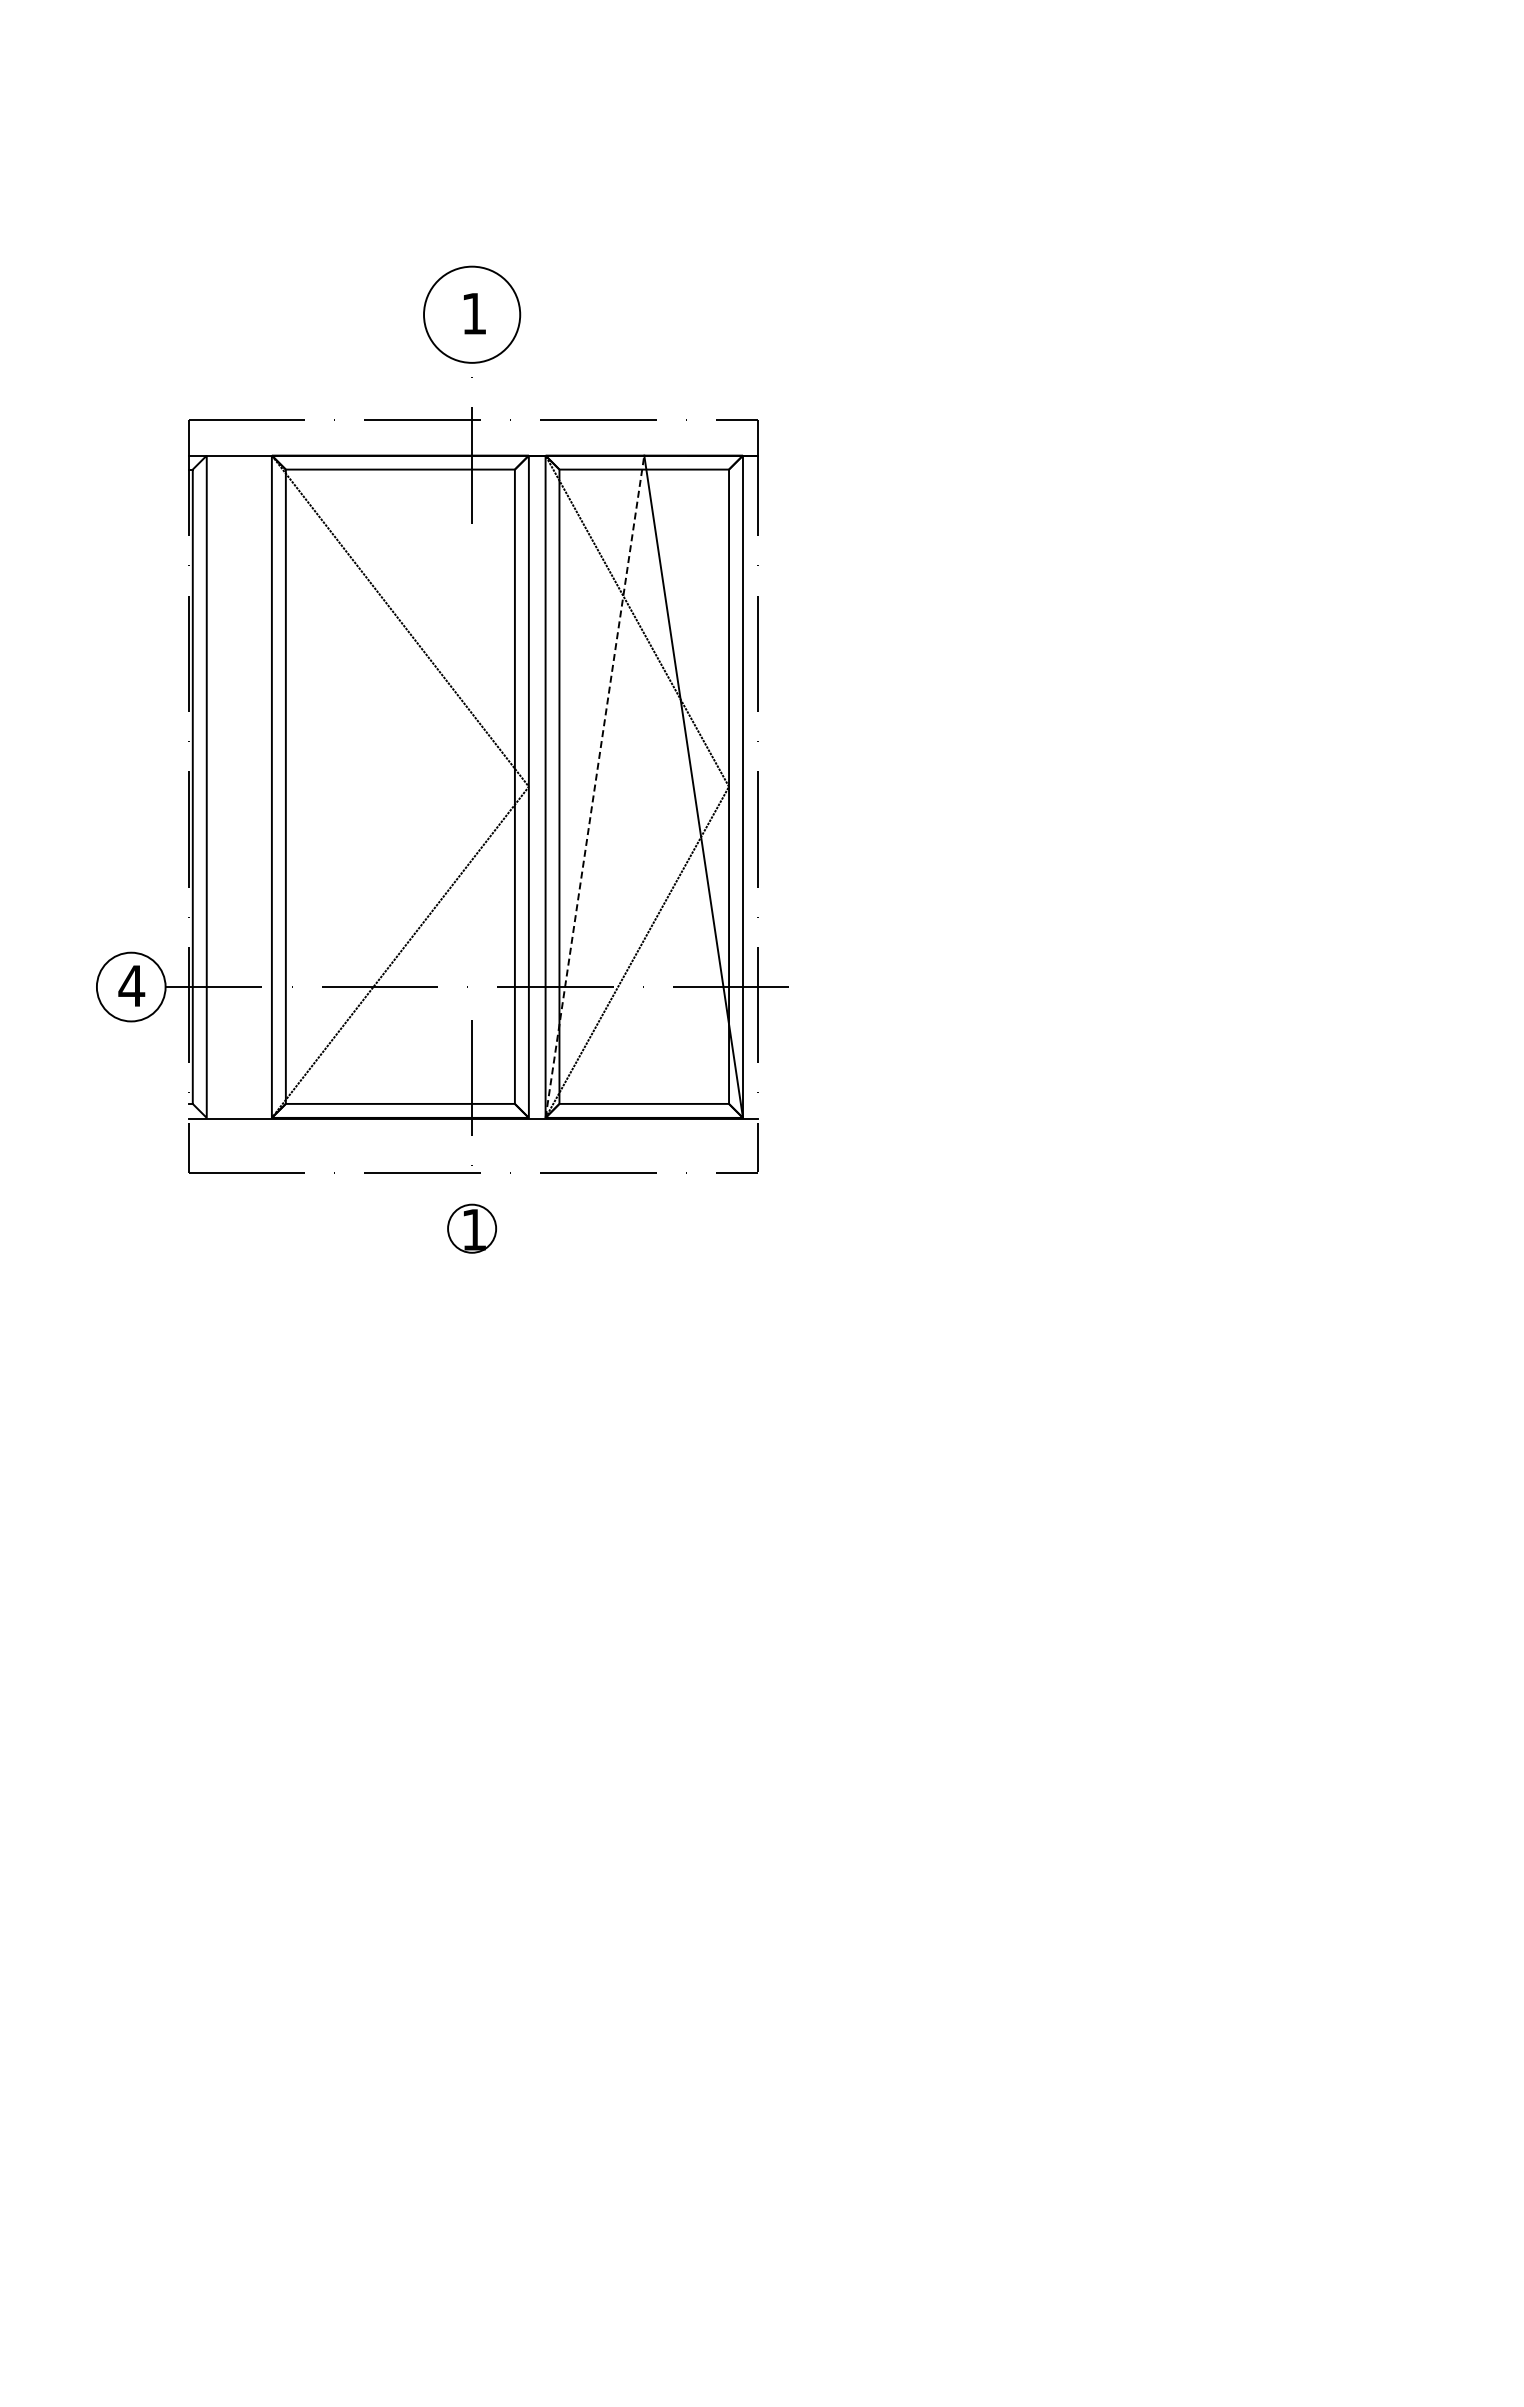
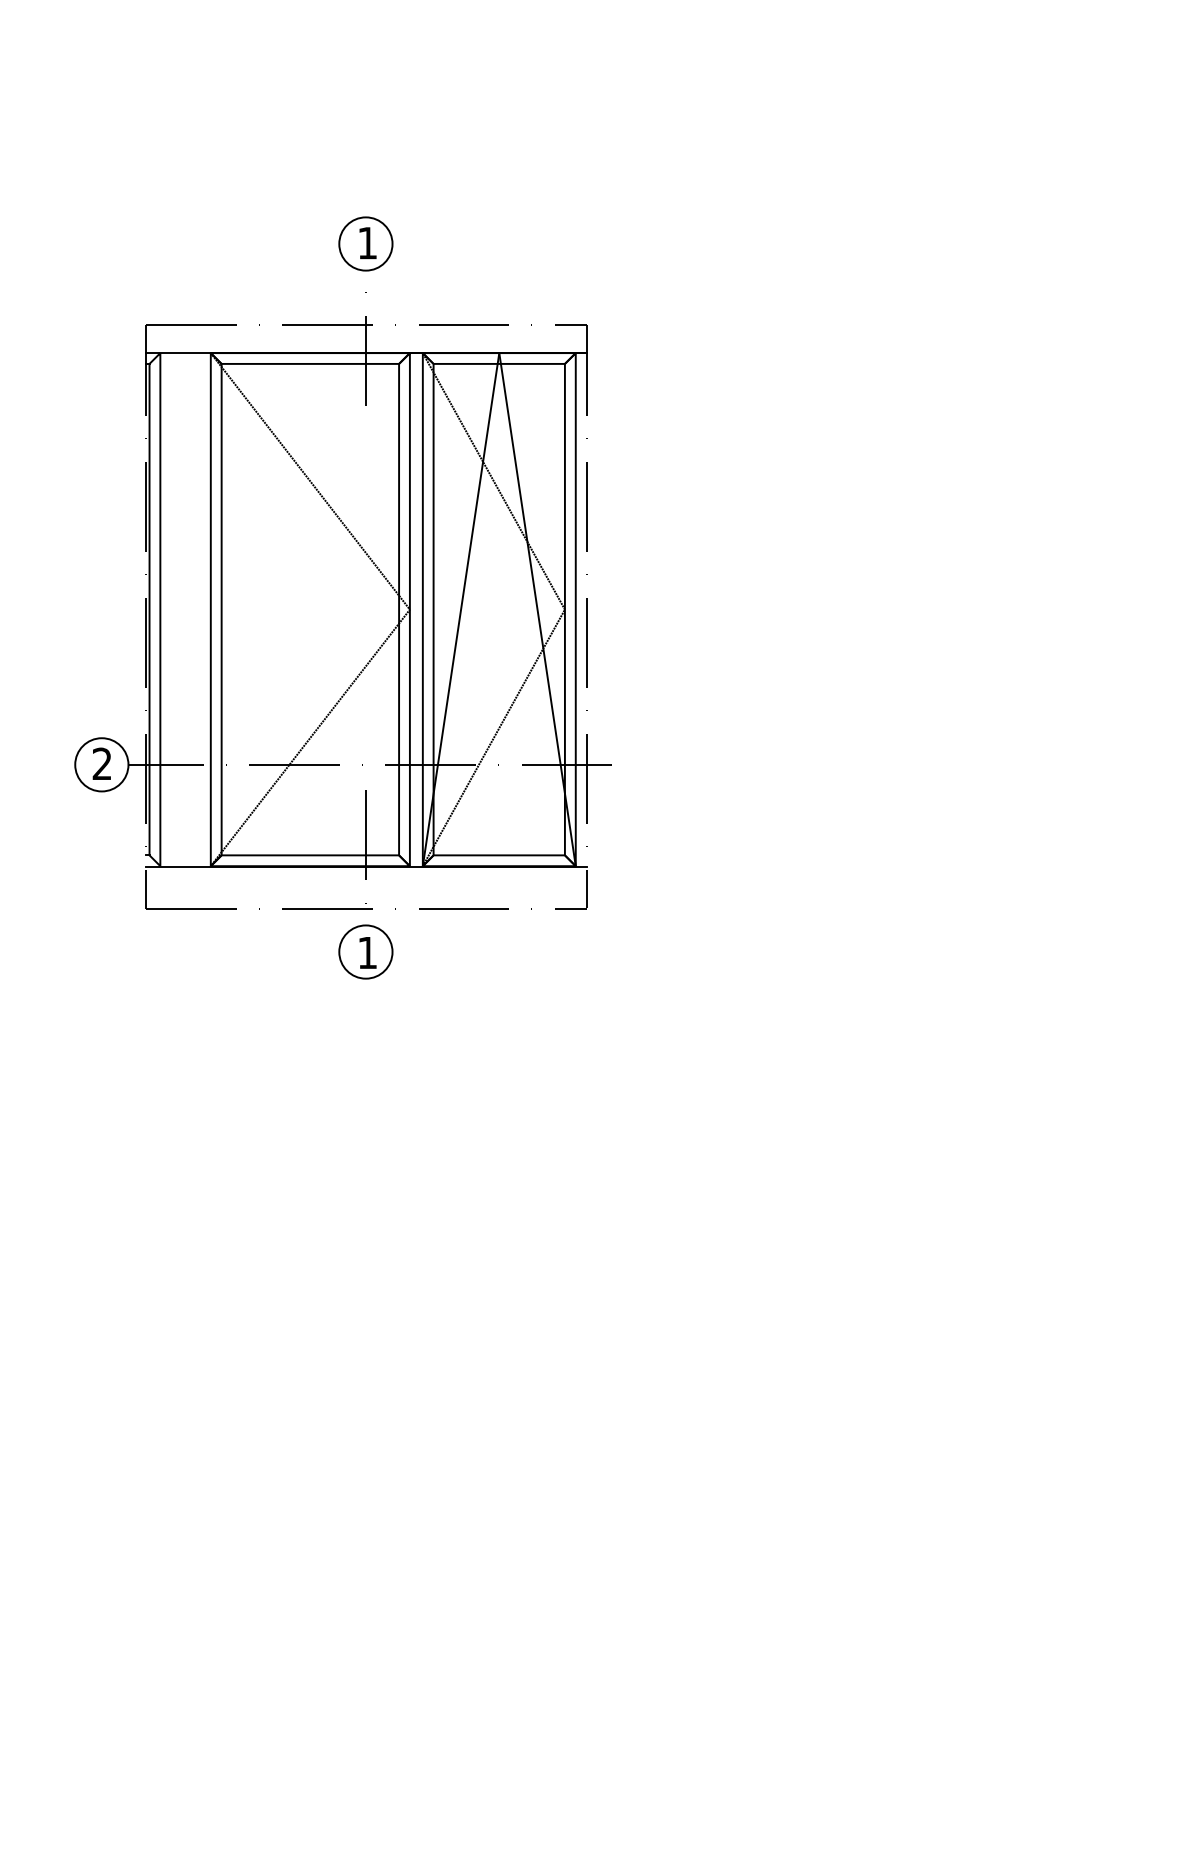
circle: (471, 314) -> (365, 243), size x0.71
line: (594, 786) -> (460, 609), dashed -> solid
text: (131, 985) -> (102, 763), 4 -> 2
circle: (471, 1228) -> (365, 951), size x1.43

